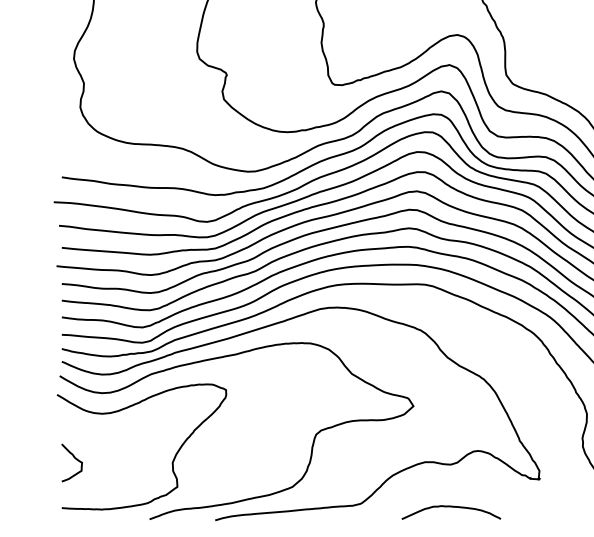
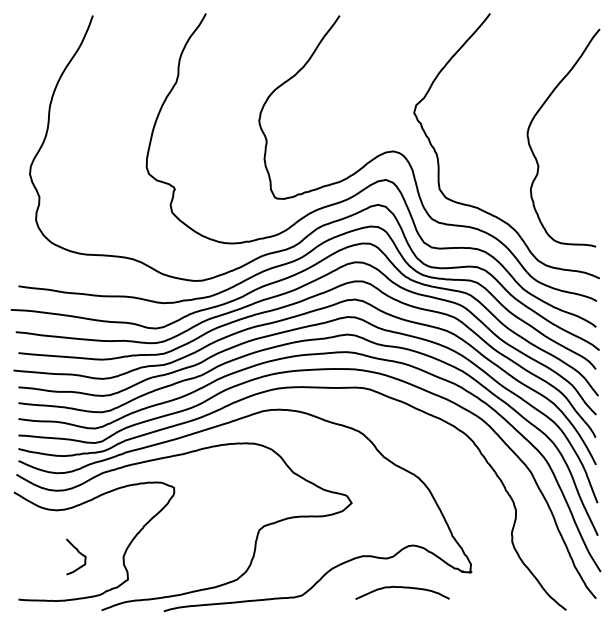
curve: (75, 459) -> (79, 553), moved
curve: (451, 507) -> (402, 588), moved

